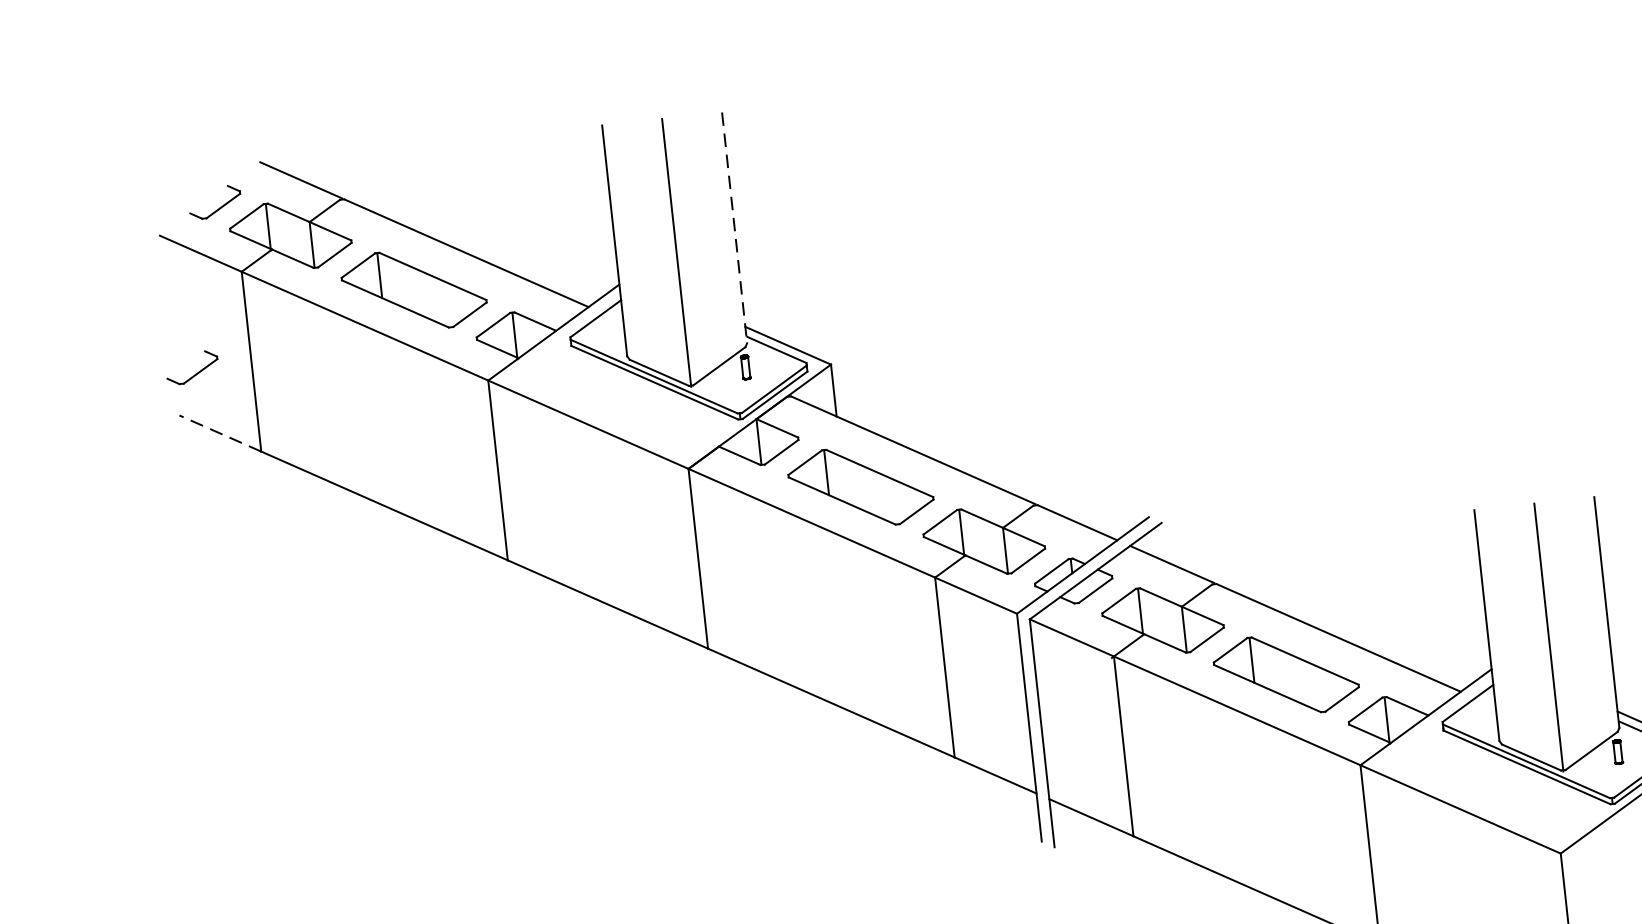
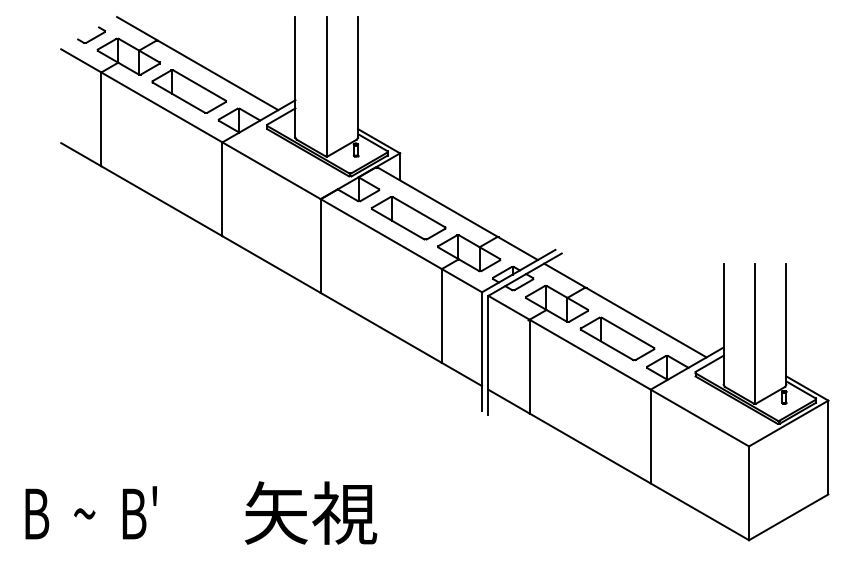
line: (735, 227) -> (358, 77), dashed -> solid
part: (192, 366) -> (70, 118), removed
line: (218, 433) -> (80, 154), dashed -> solid

